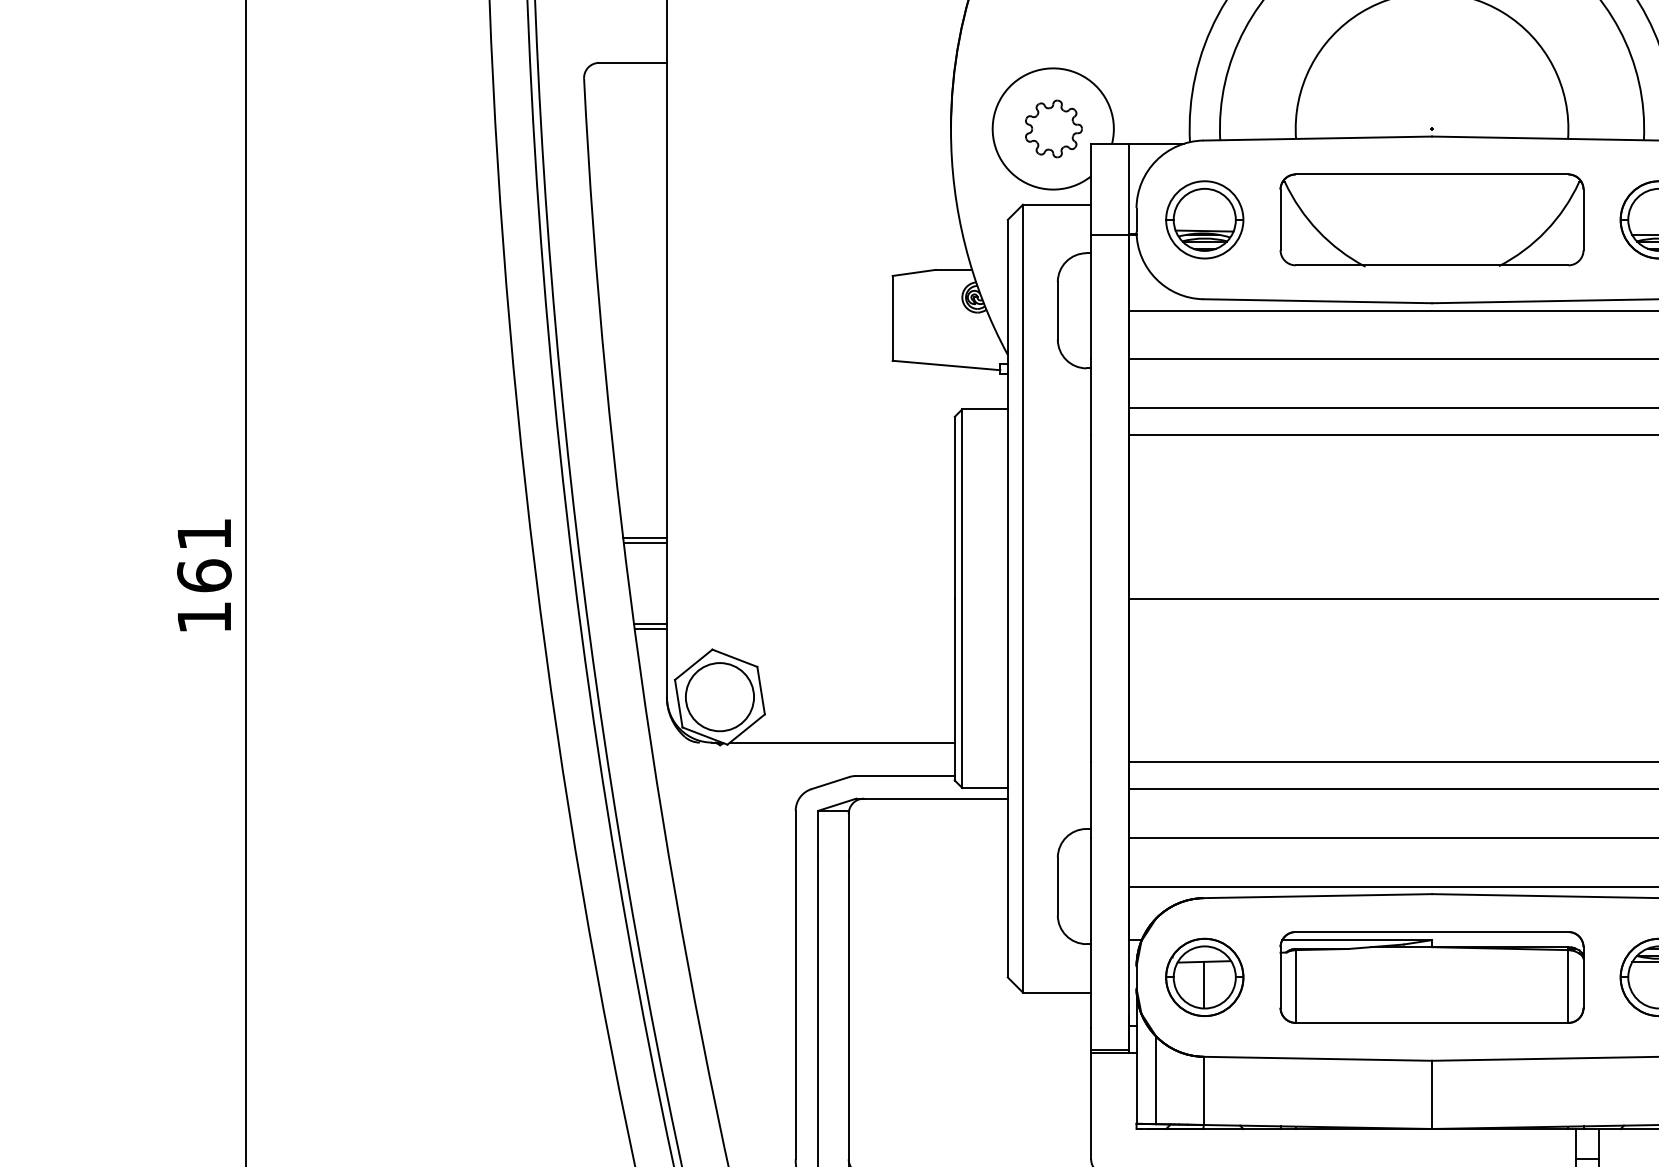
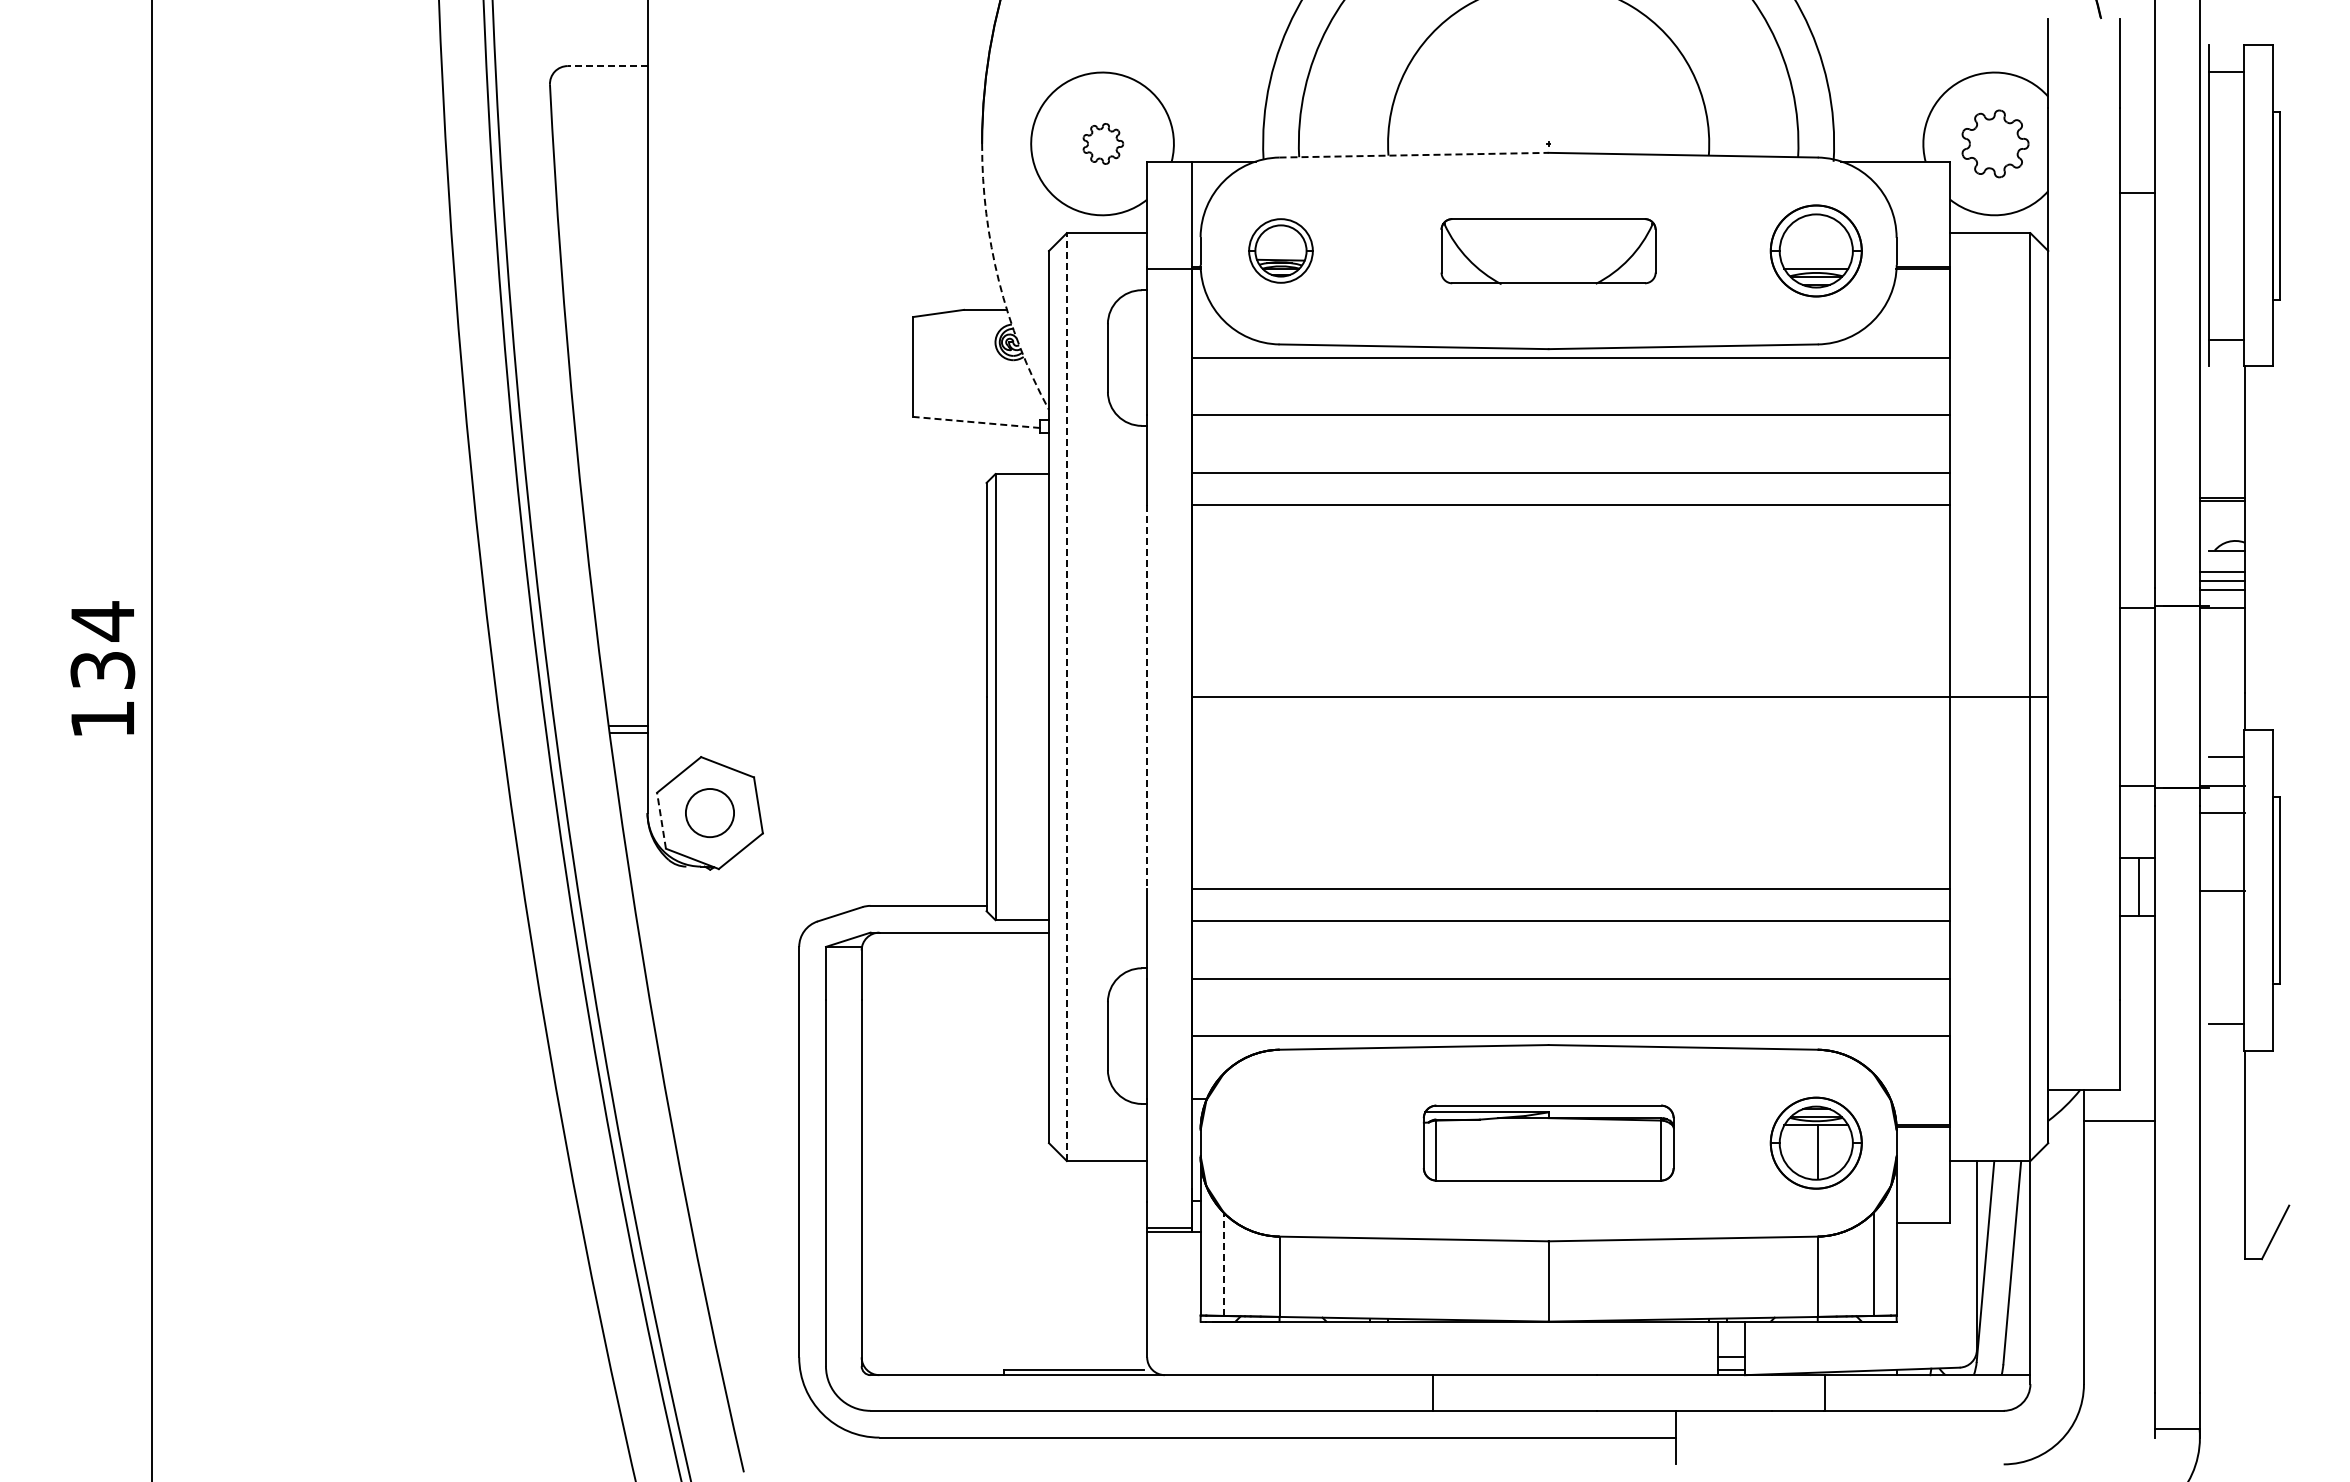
line: (632, 63) -> (607, 66), solid -> dashed
part: (1054, 128) -> (1103, 143), size x0.6
line: (1318, 138) -> (1414, 155), solid -> dashed
part: (1204, 219) -> (1280, 250), size x0.7
part: (1431, 220) -> (1548, 251), size x0.6
arc: (964, 245) -> (998, 281), solid -> dashed
line: (946, 365) -> (976, 422), solid -> dashed
line: (644, 537) -> (621, 625), removed
line: (644, 543) -> (621, 632), removed
text: (204, 554) -> (102, 645), 161 -> 134
line: (1022, 599) -> (1066, 697), solid -> dashed
line: (1091, 599) -> (1147, 697), solid -> dashed
circle: (719, 696) -> (709, 812), size x0.6
line: (678, 703) -> (661, 820), solid -> dashed
line: (841, 742) -> (853, 866), removed
part: (1204, 976) -> (1280, 1142), removed
part: (1431, 976) -> (1548, 1142), size x0.7
line: (1155, 1080) -> (1223, 1264), solid -> dashed

